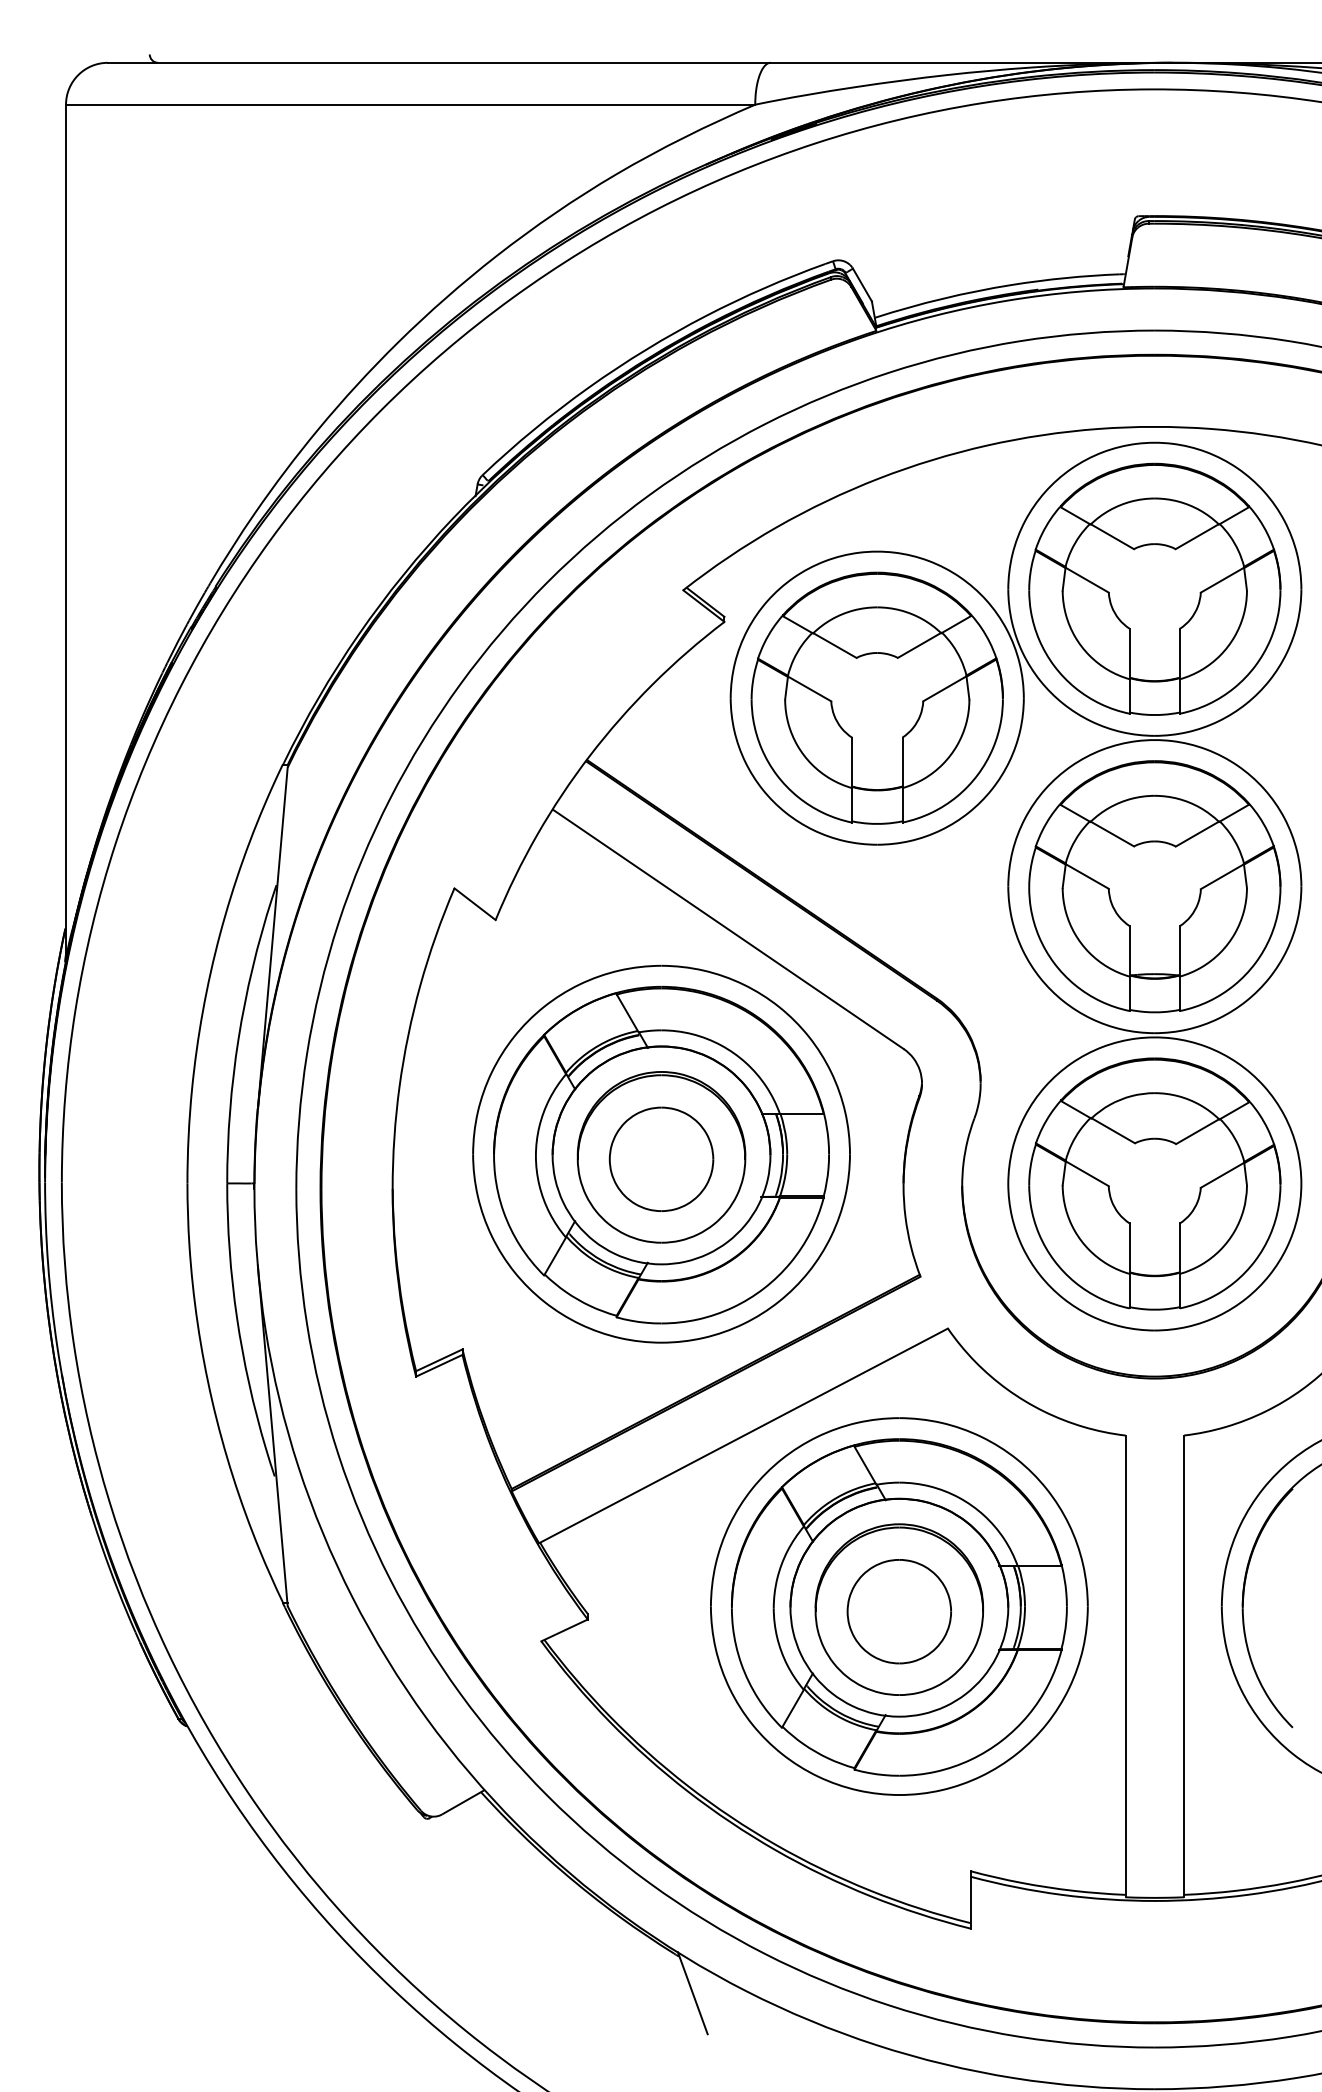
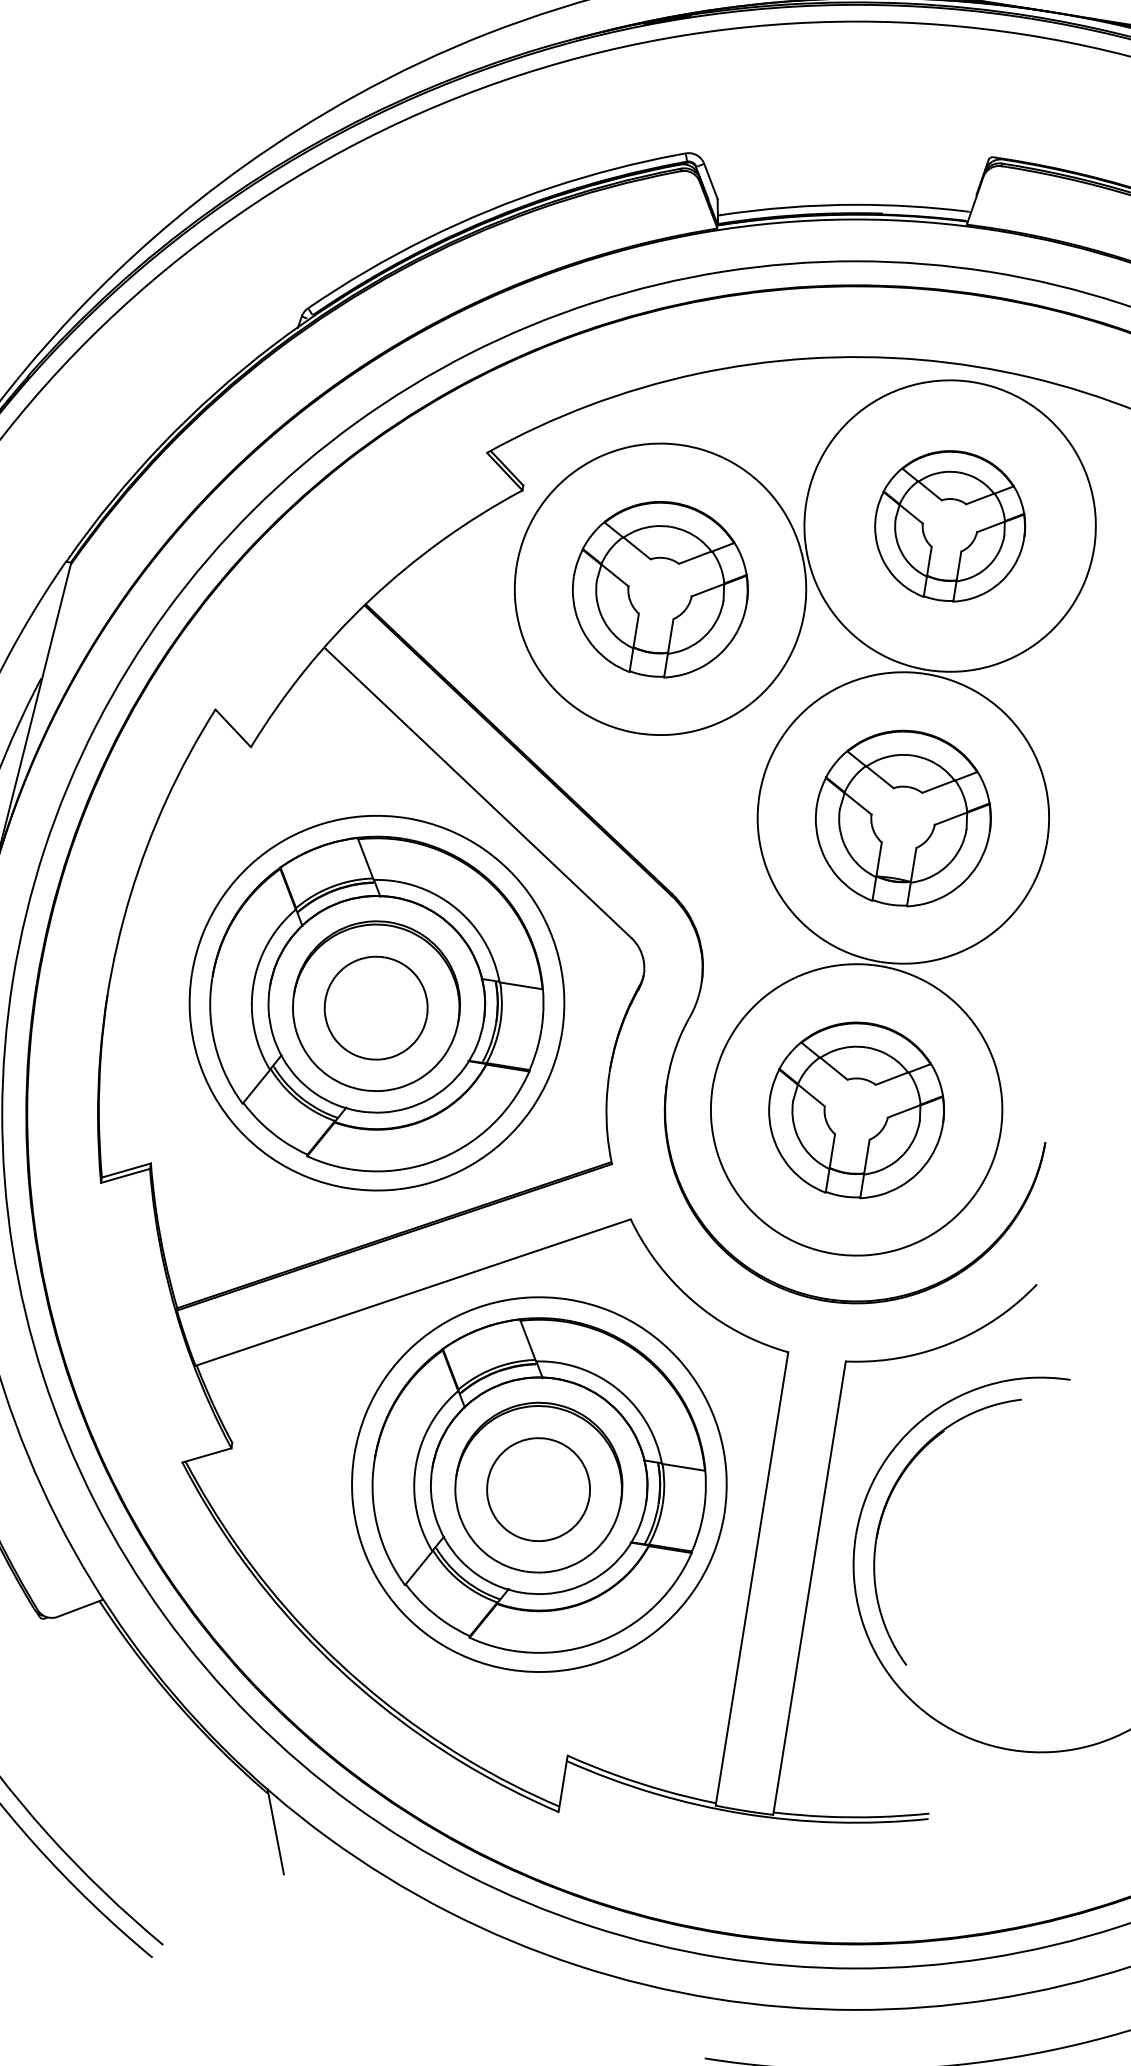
part: (1154, 588) -> (949, 525), size x0.6
part: (876, 697) -> (659, 588), size x0.7
part: (1154, 886) -> (903, 817), size x0.7
part: (1154, 1183) -> (856, 1109), size x0.7

